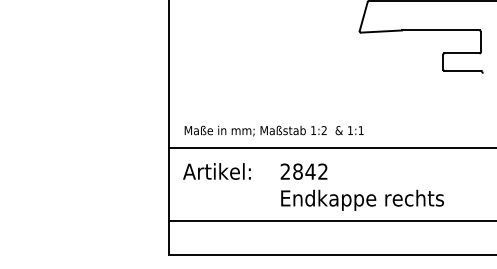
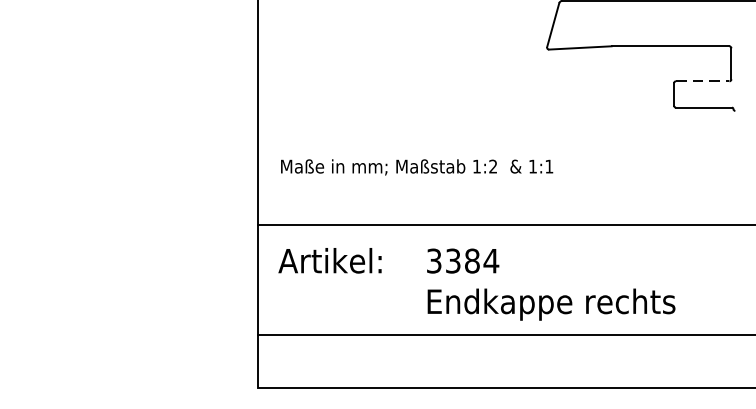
line: (462, 53) -> (703, 81), solid -> dashed
text: (273, 130) -> (416, 166), moved
text: (304, 171) -> (463, 260), 2842 -> 3384

